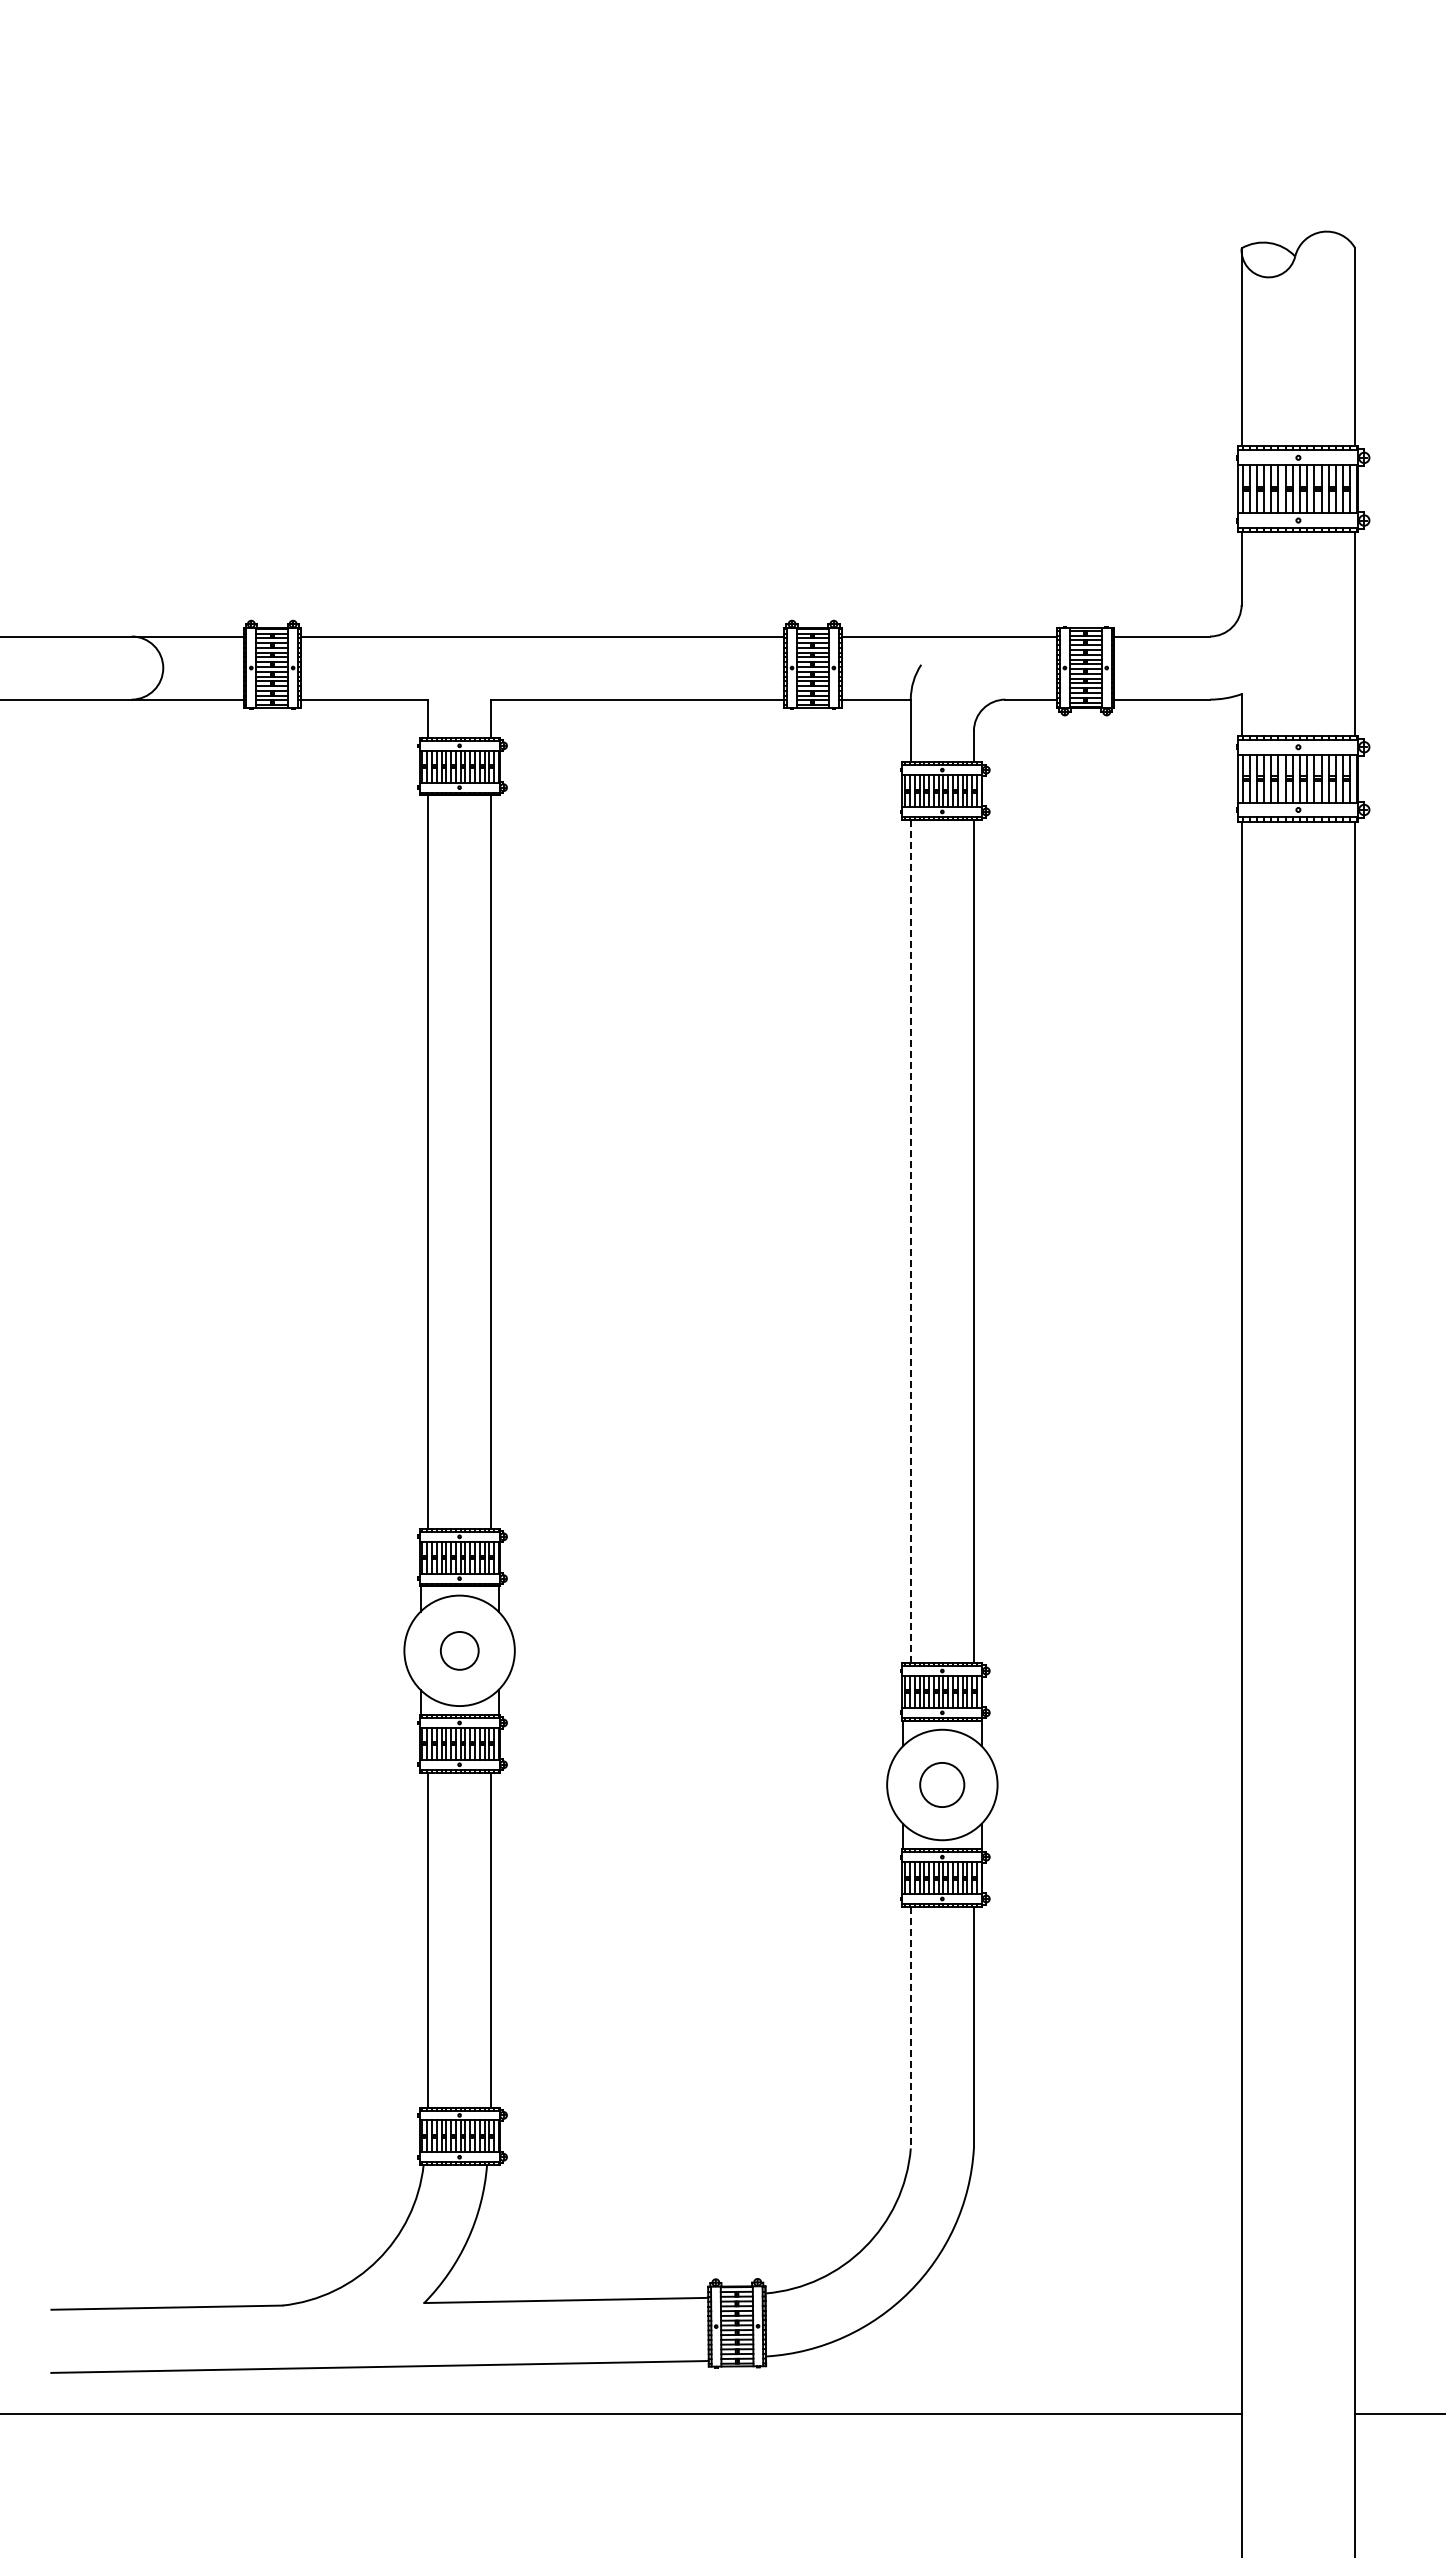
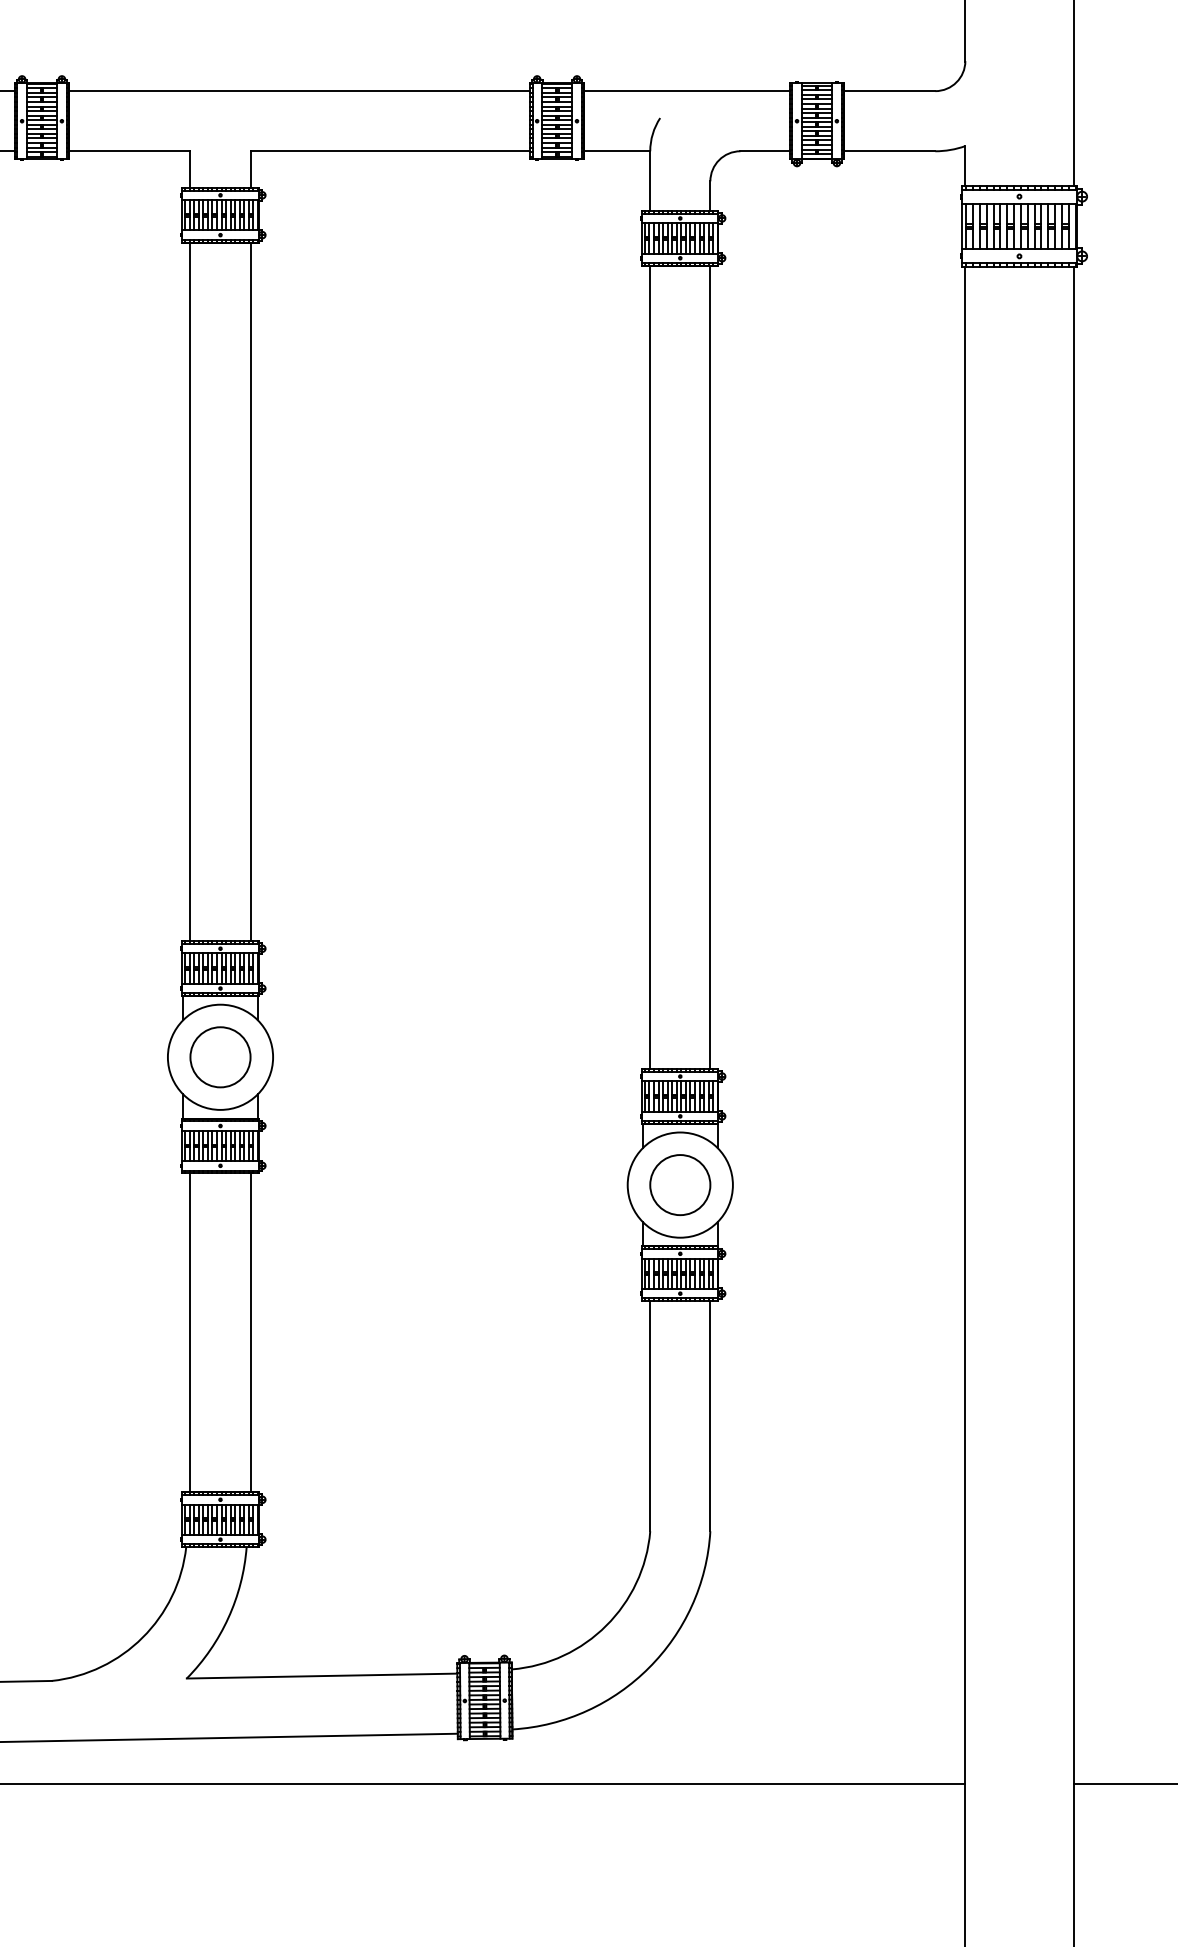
line: (910, 1241) -> (649, 667), dashed -> solid
circle: (459, 1650) -> (220, 1056), size x1.67
circle: (941, 1784) -> (679, 1184), size x1.43
line: (910, 2027) -> (649, 1416), dashed -> solid

